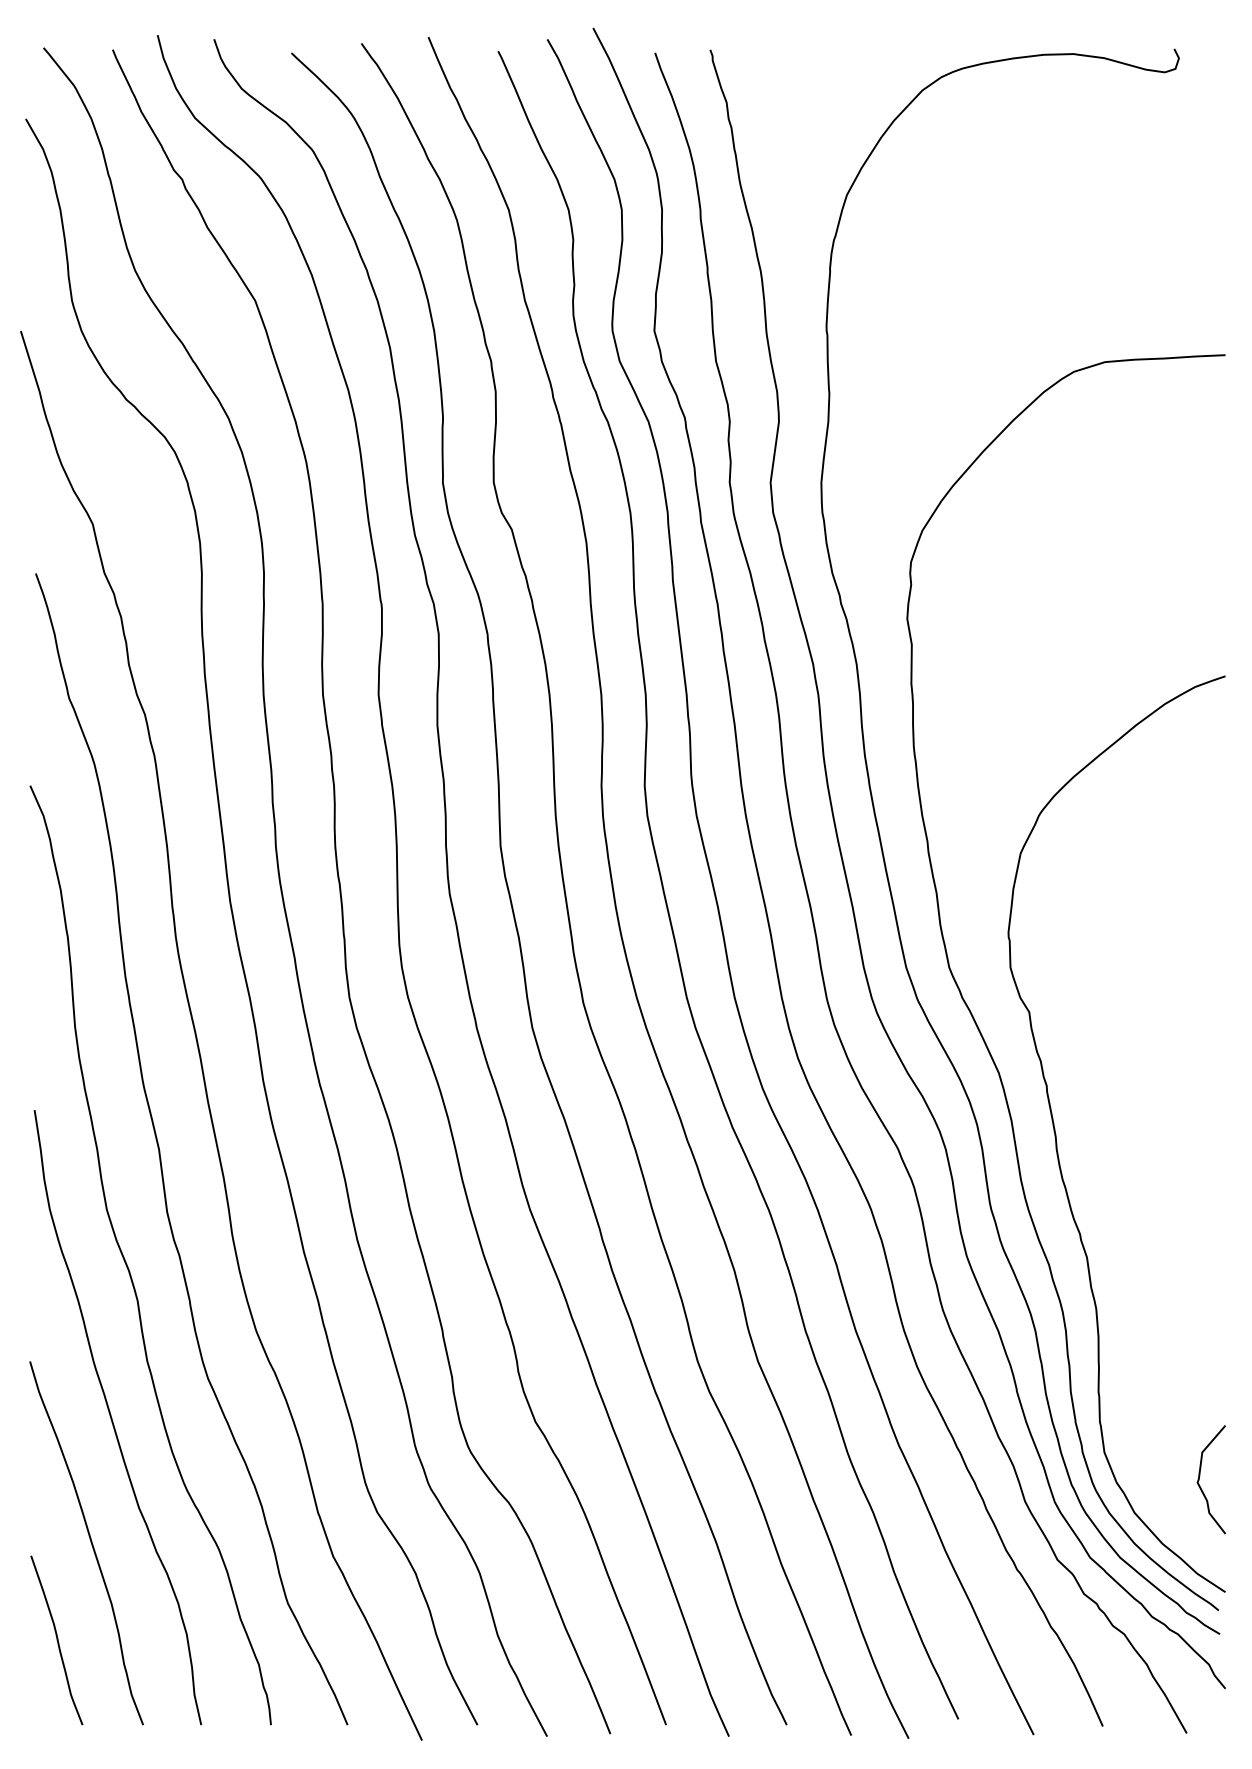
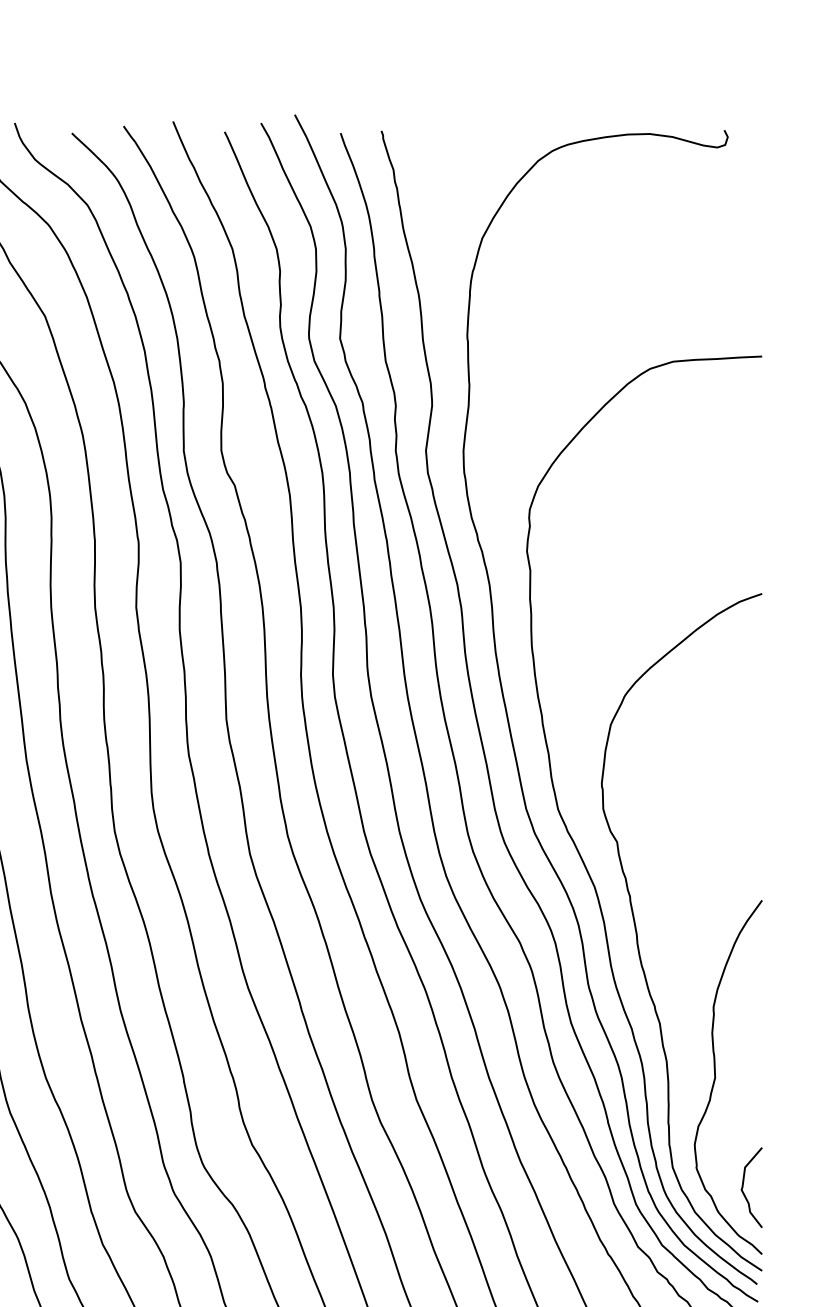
curve: (1162, 1330) -> (715, 1077), added

